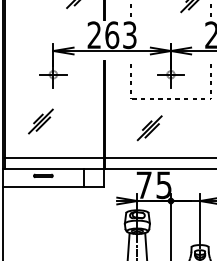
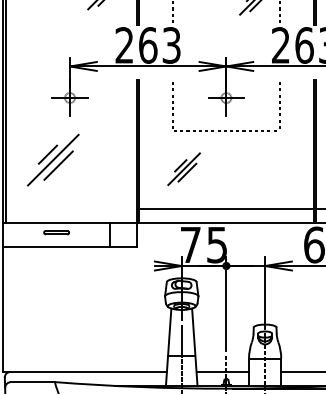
part: (41, 121) -> (53, 160), size x1.6
part: (149, 128) -> (183, 169), moved
line: (53, 157) -> (70, 208), removed

